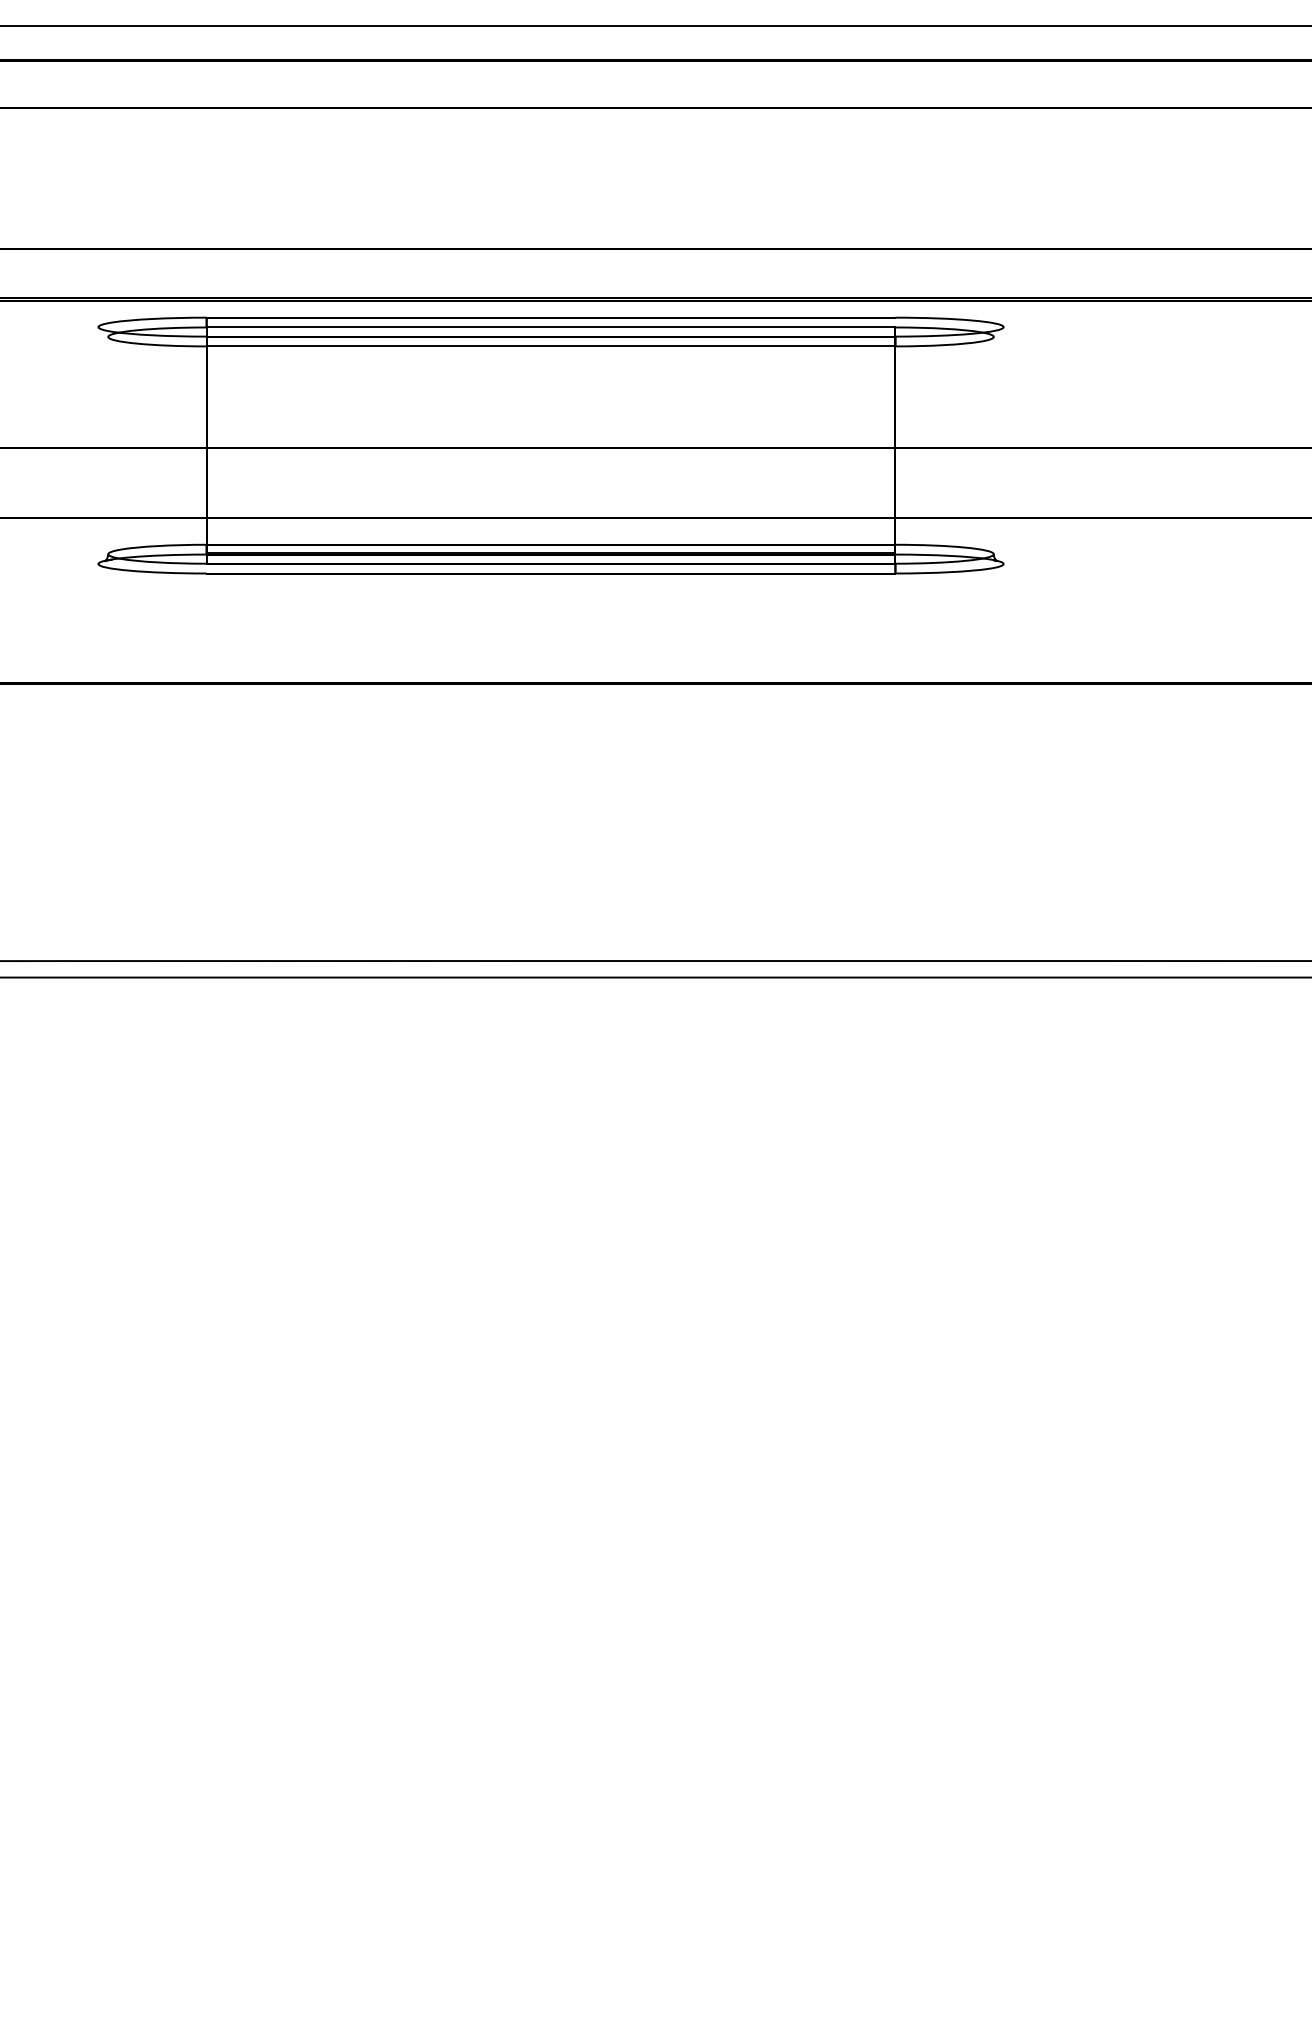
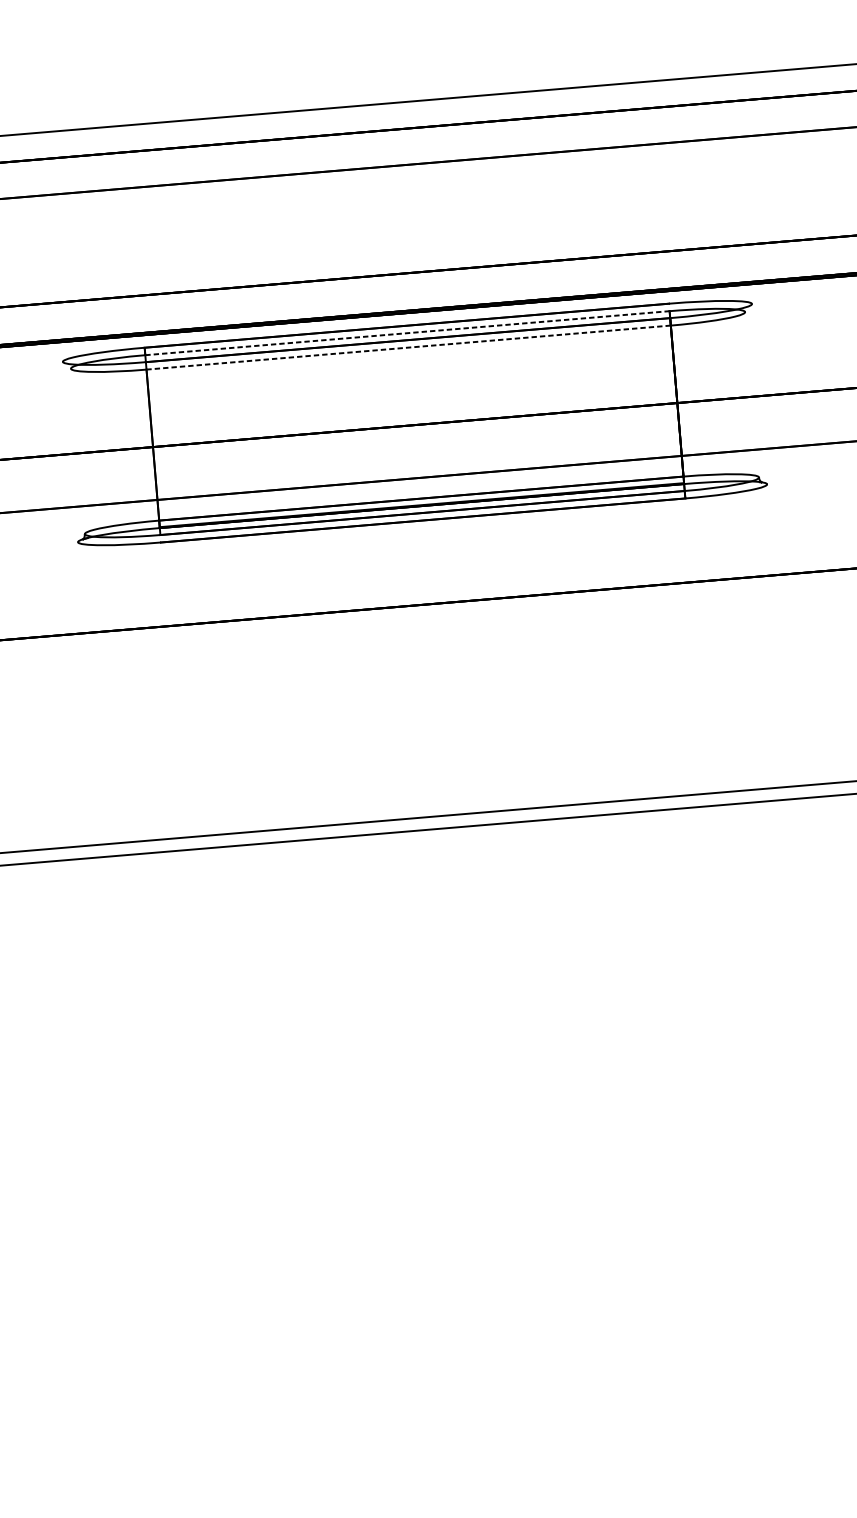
line: (551, 327) -> (407, 333), solid -> dashed
line: (550, 346) -> (408, 347), solid -> dashed

